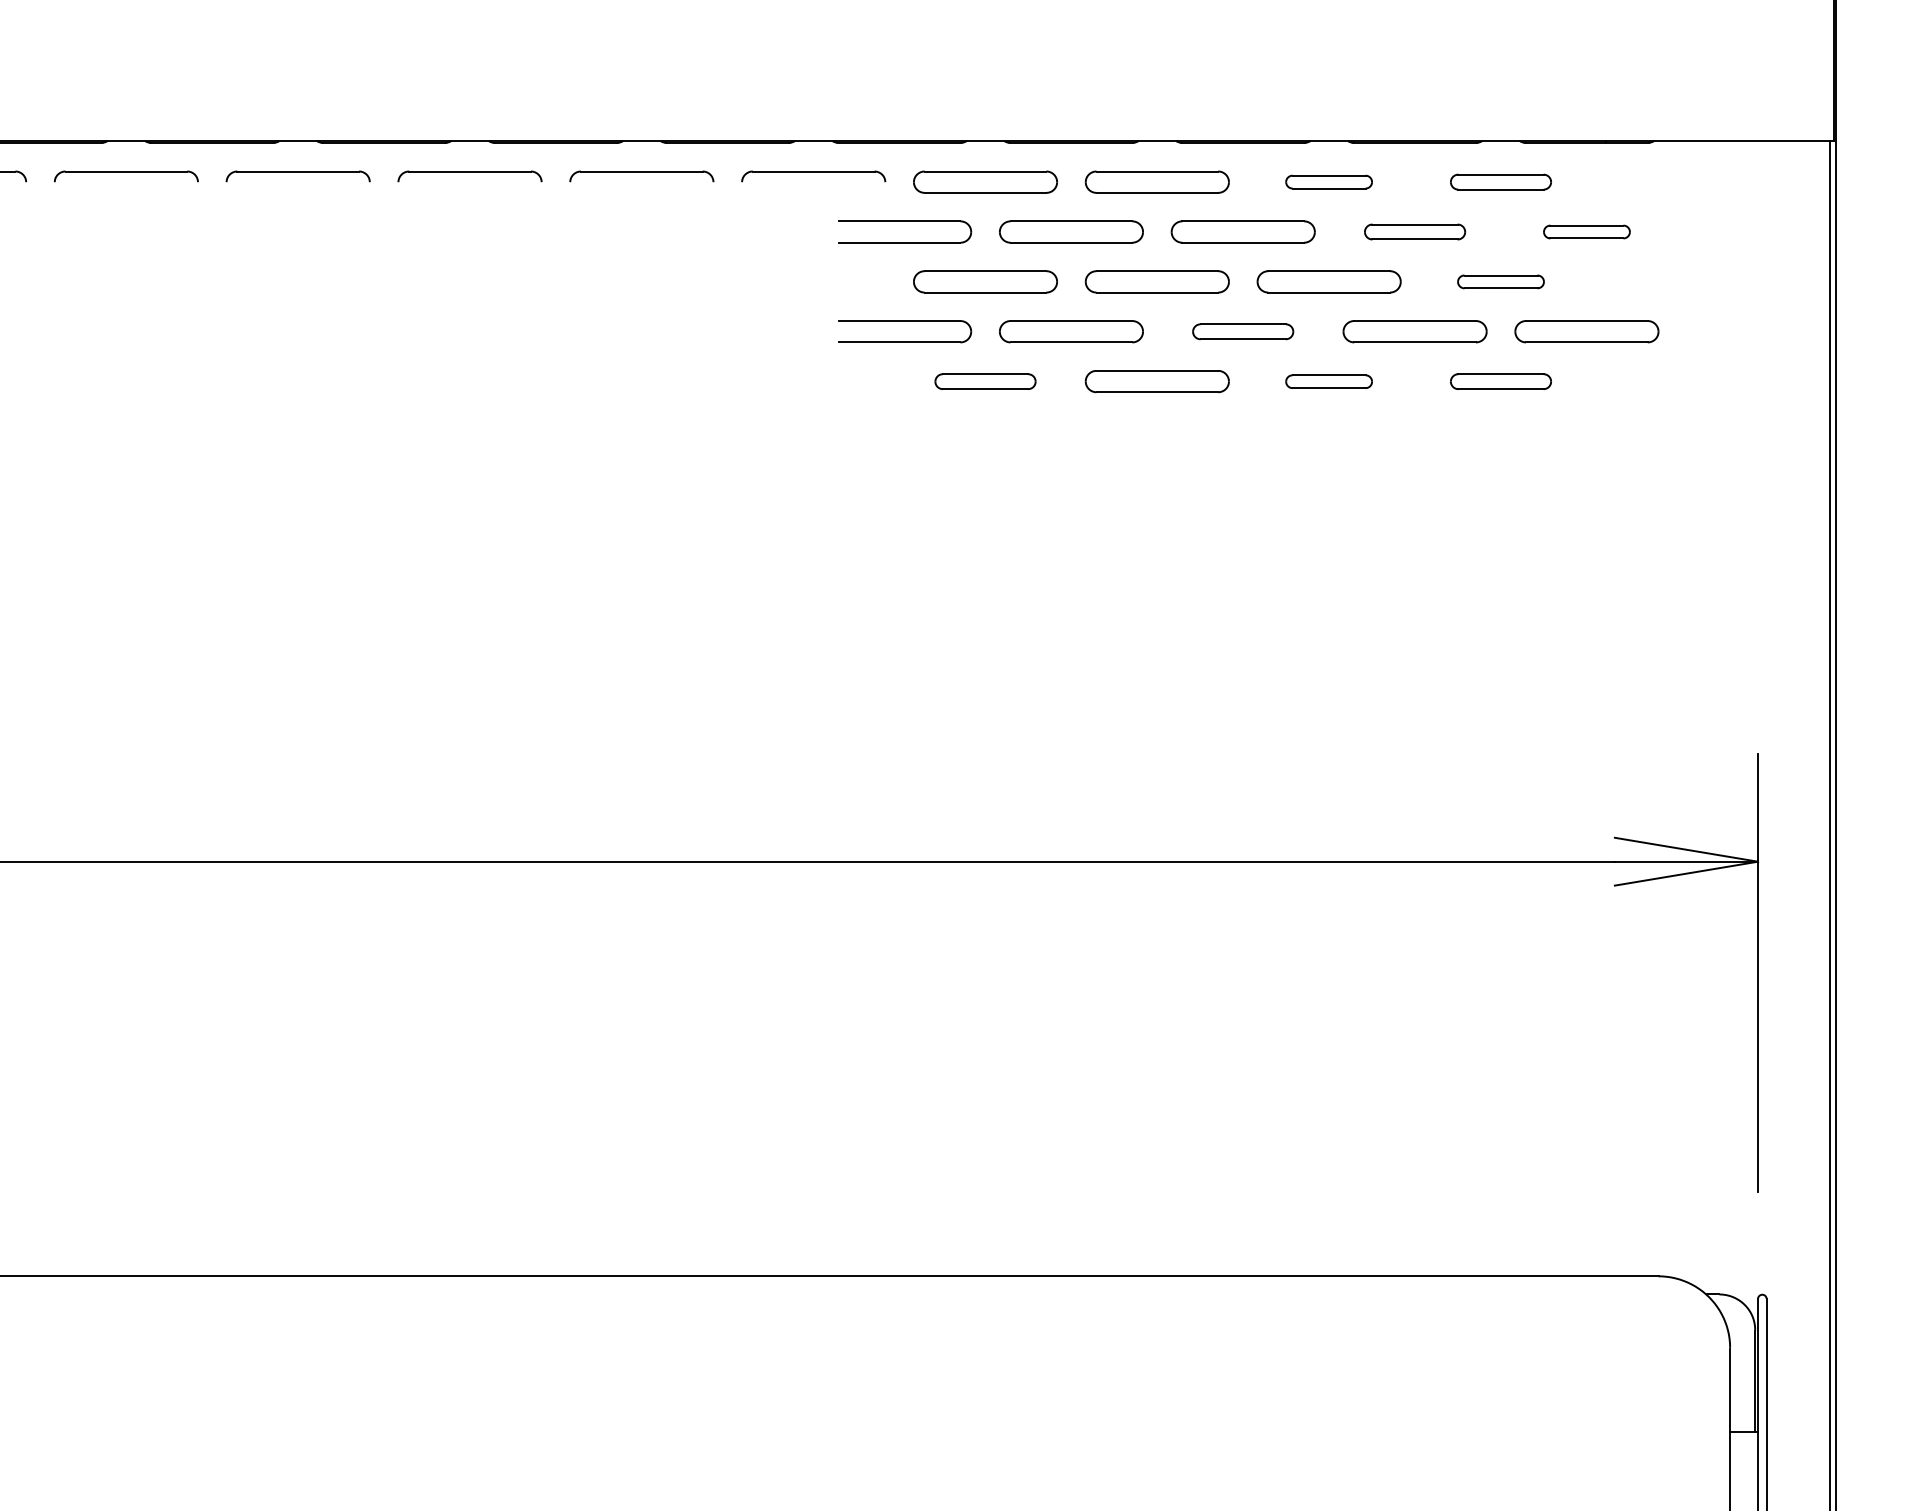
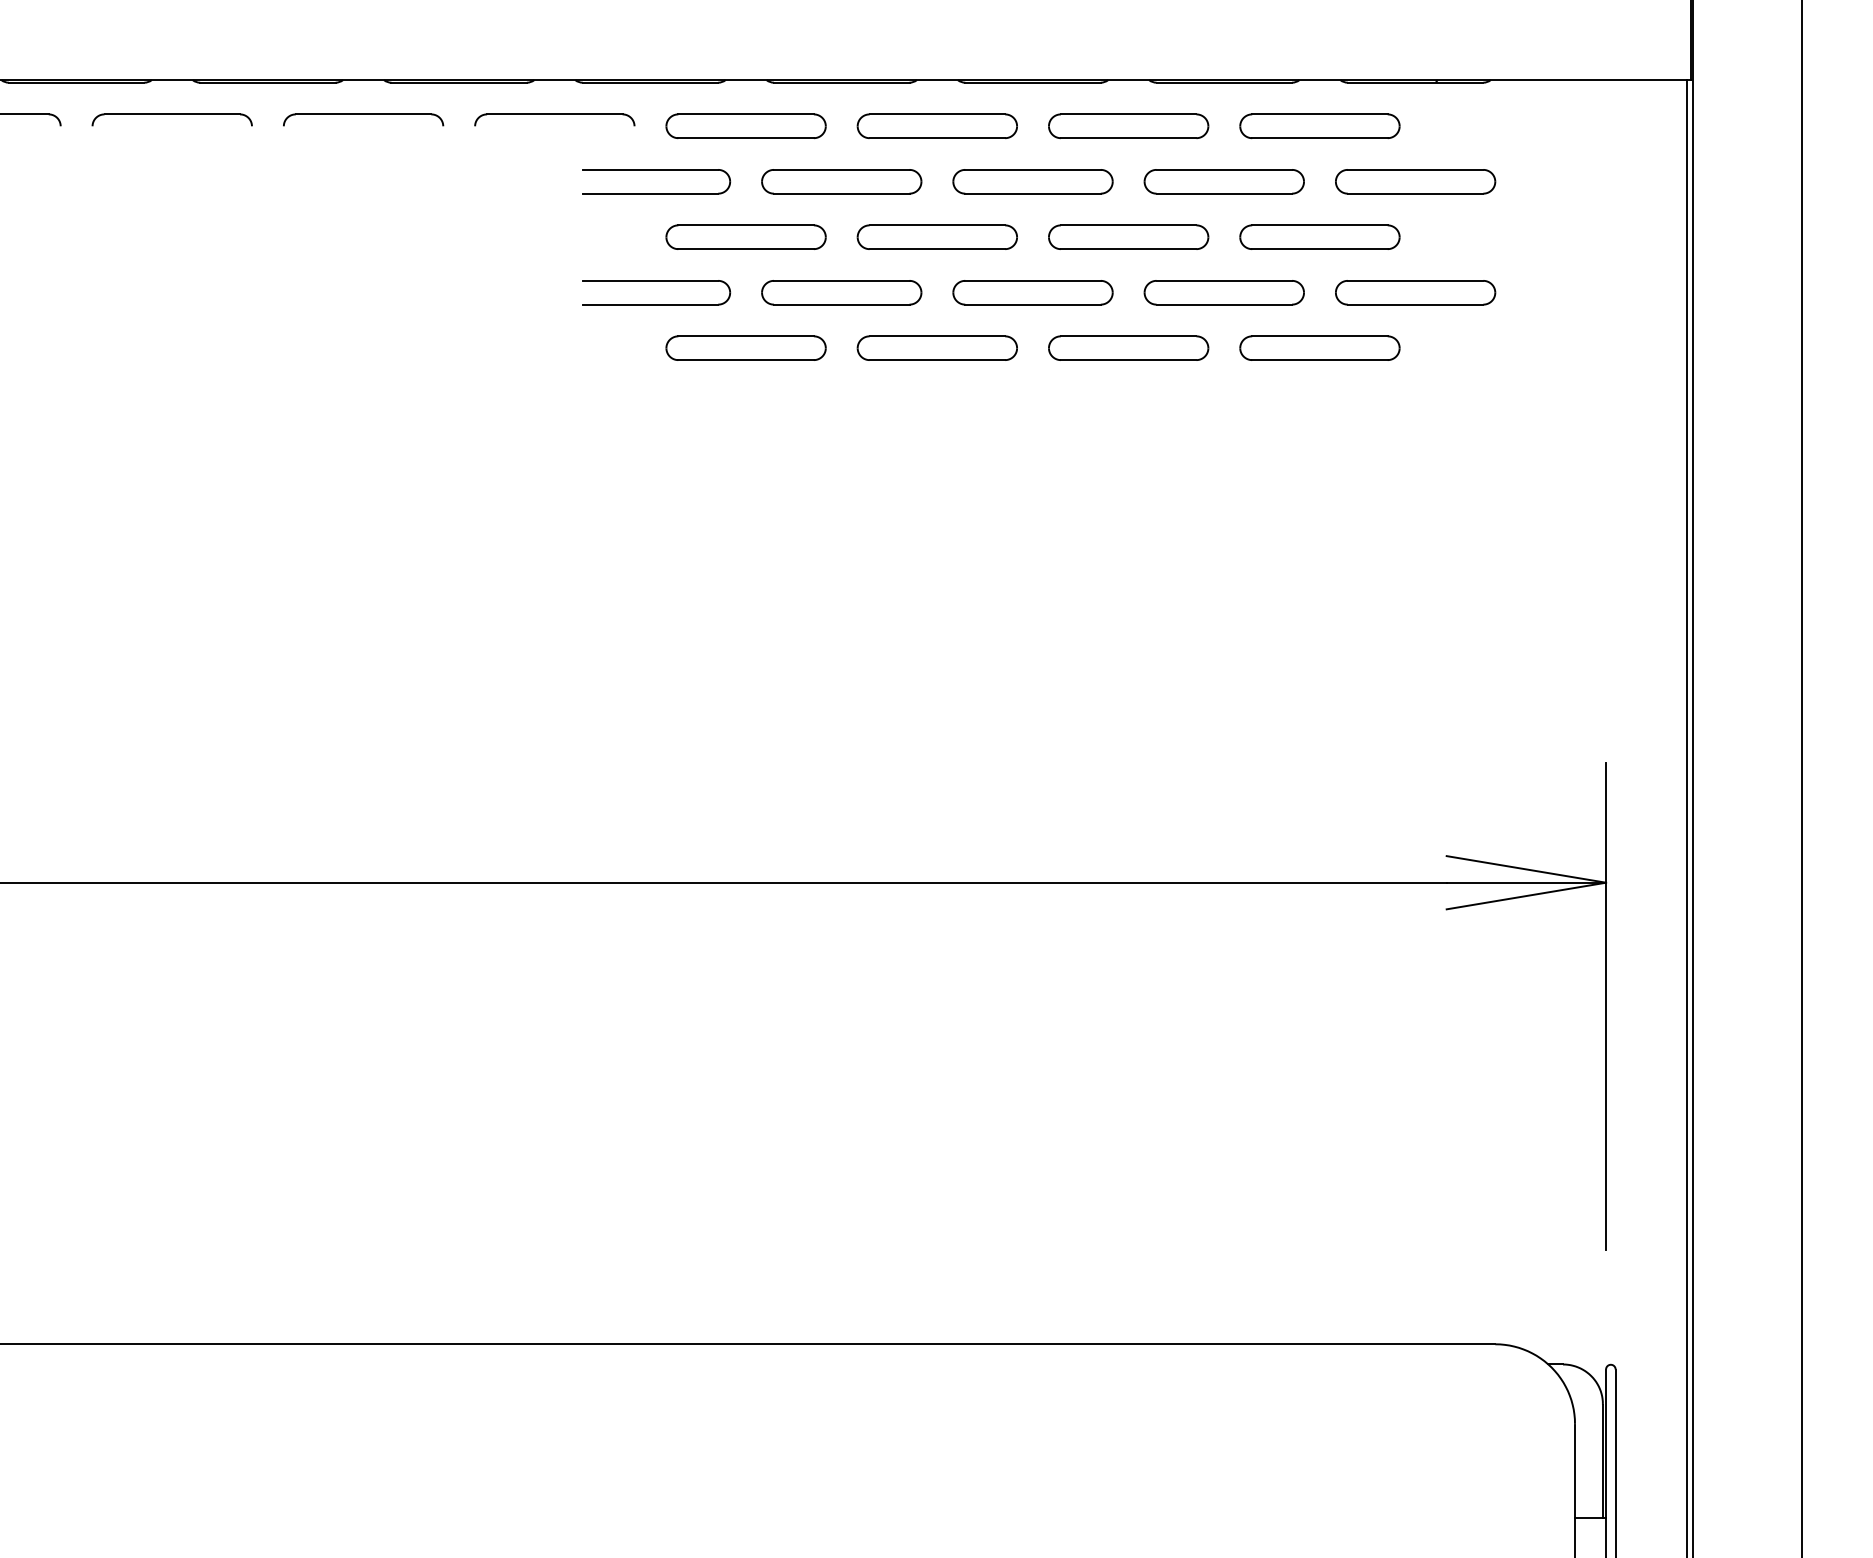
part: (1328, 181) -> (1127, 125), size x1.67
part: (1500, 181) -> (1319, 125), size x1.43
part: (1414, 231) -> (1223, 181), size x1.43
part: (1586, 231) -> (1415, 181), size x1.67
part: (1500, 281) -> (1319, 236), size x1.67
part: (1242, 331) -> (1032, 292), size x1.43
part: (985, 381) -> (746, 348), size x1.43
part: (1328, 381) -> (1127, 348), size x1.67
part: (1500, 381) -> (1319, 348), size x1.43

